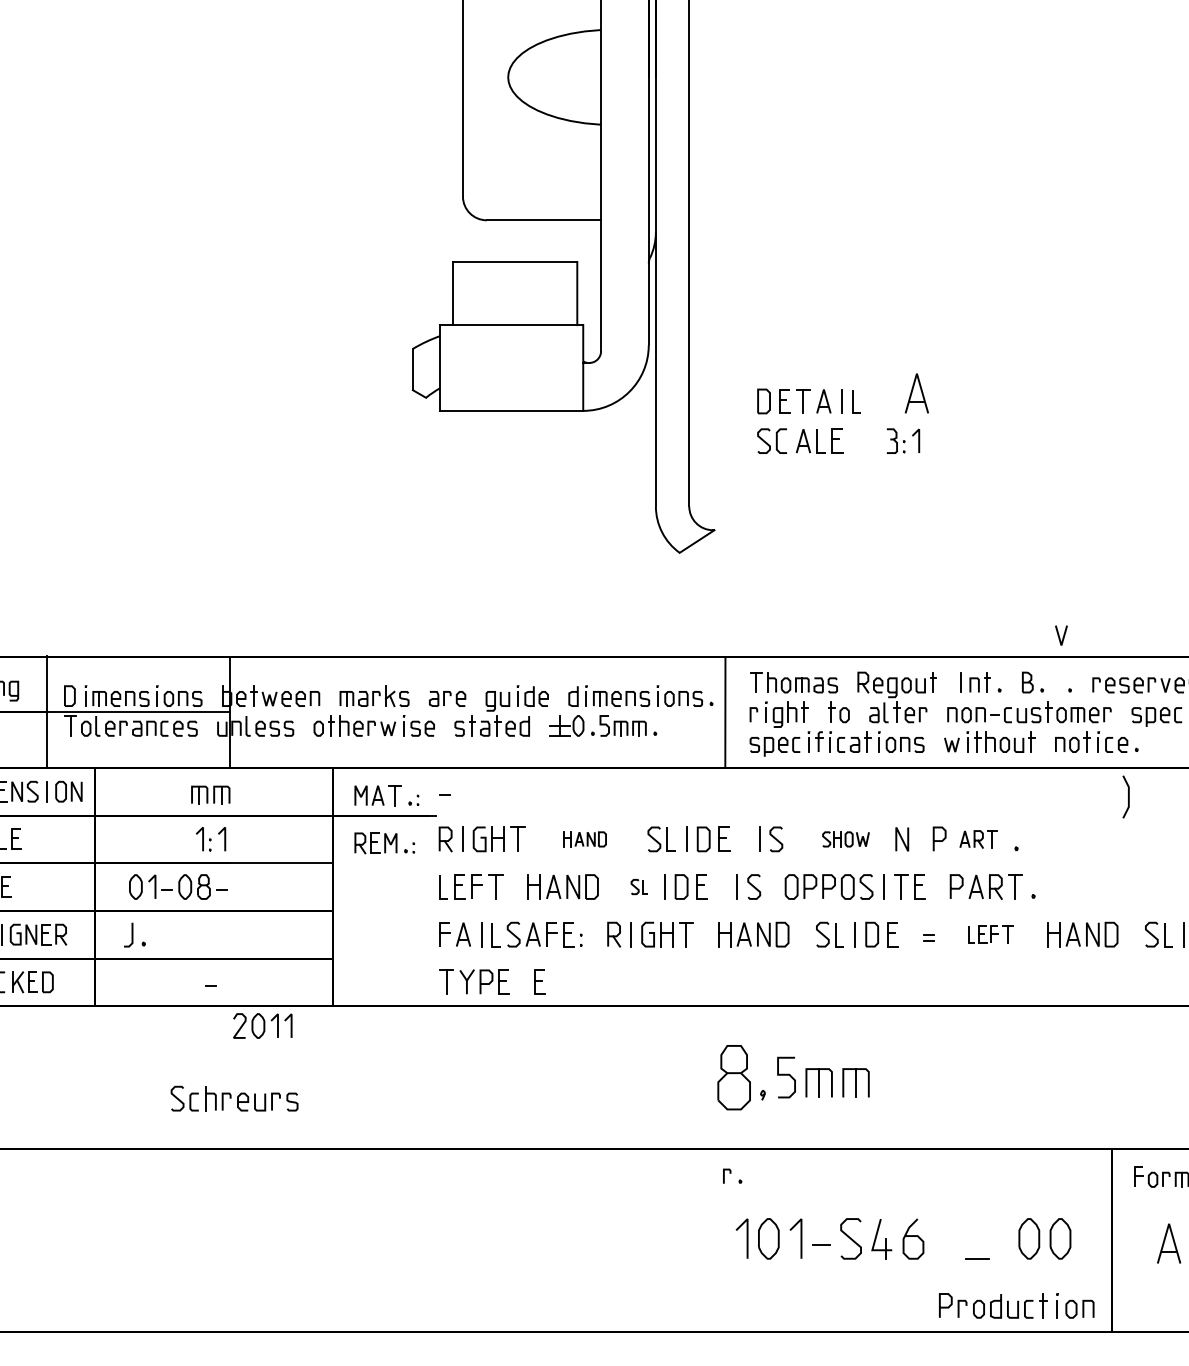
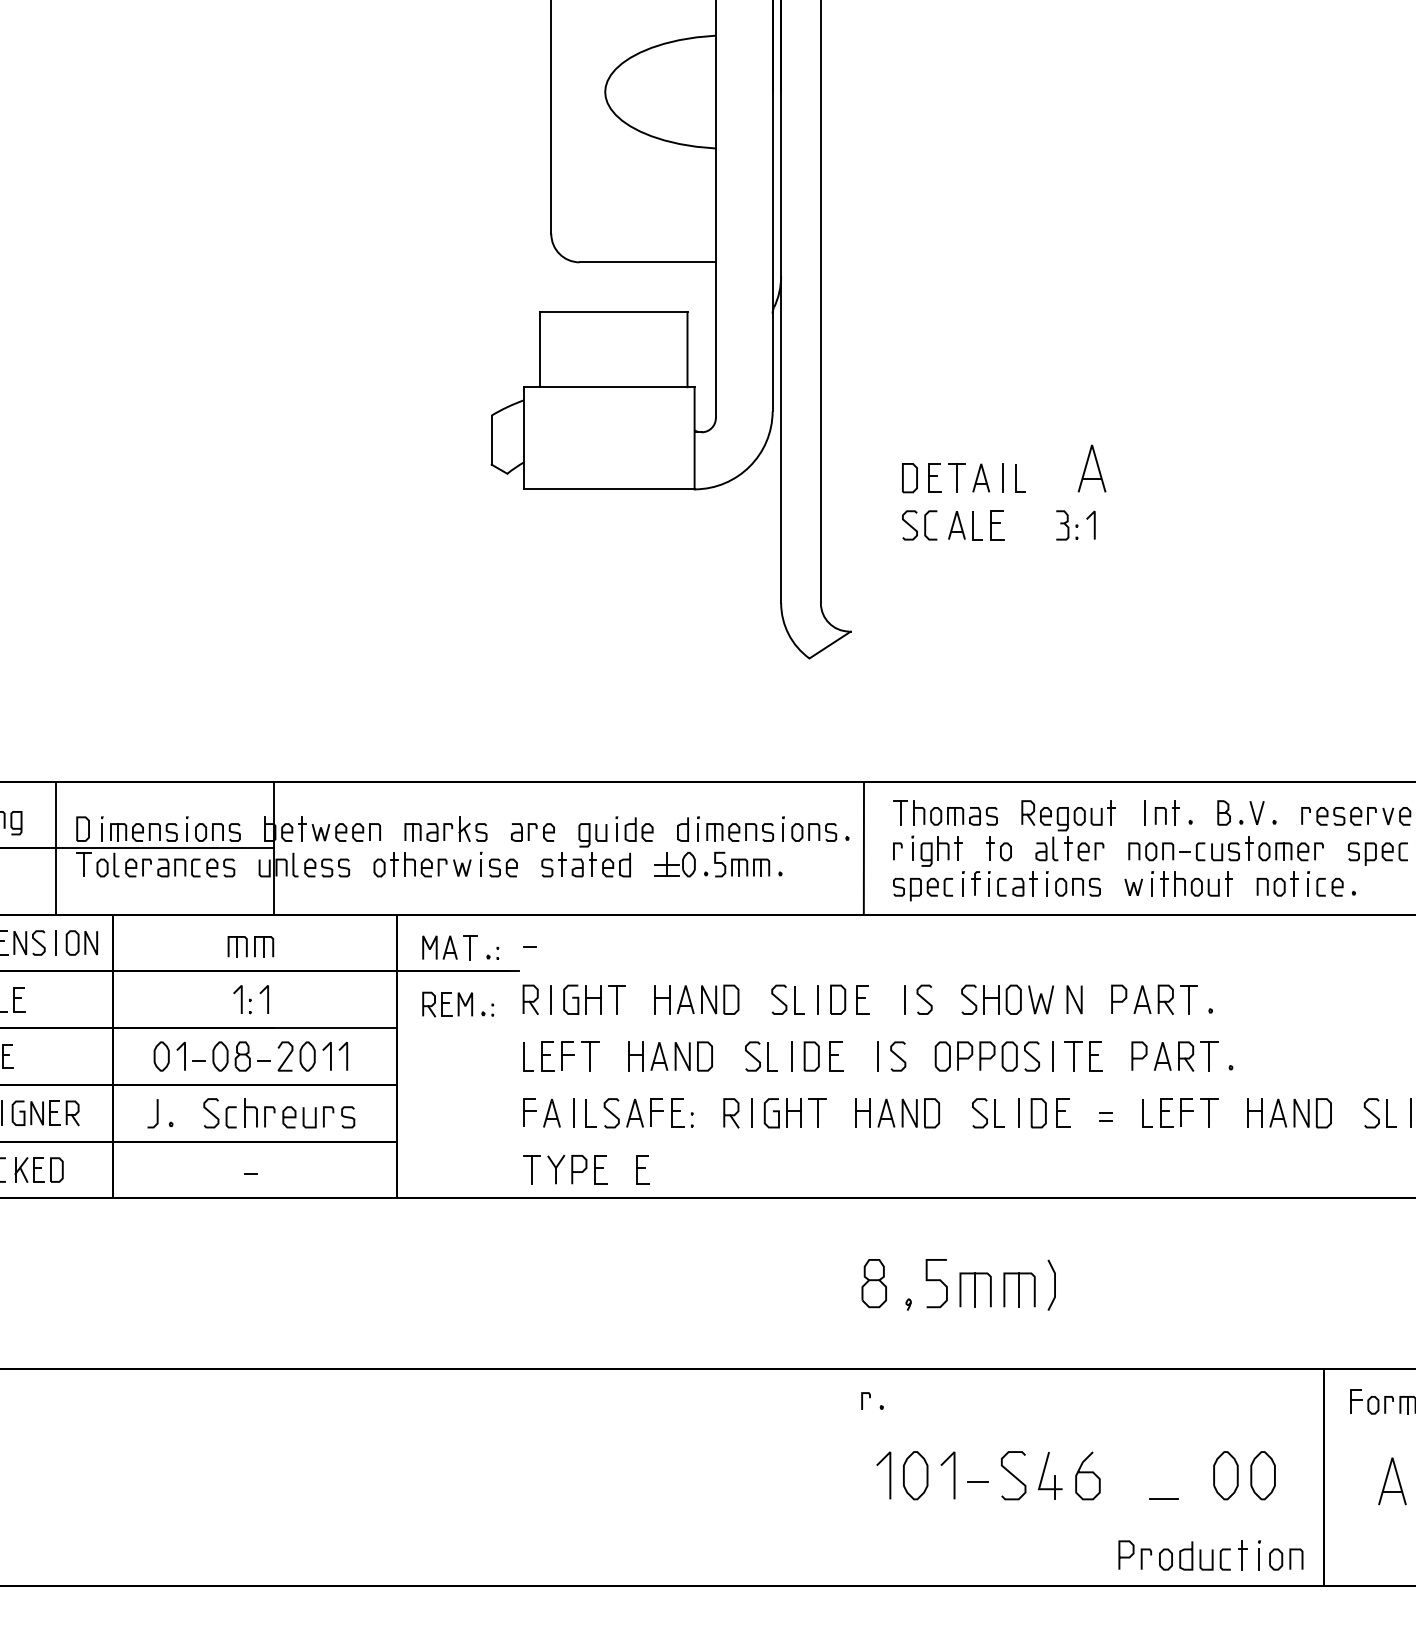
line: (1059, 635) -> (1254, 812), moved
line: (1128, 796) -> (1054, 1284), moved
part: (584, 839) -> (696, 999), size x1.67
part: (845, 839) -> (1006, 999), size x1.67
part: (978, 839) -> (1165, 999), size x1.43
part: (639, 886) -> (761, 1055), size x1.67
part: (990, 934) -> (1179, 1113), size x1.43
part: (262, 1025) -> (312, 1055), moved
part: (733, 1077) -> (873, 1283), size x0.62
part: (234, 1098) -> (279, 1113), moved

